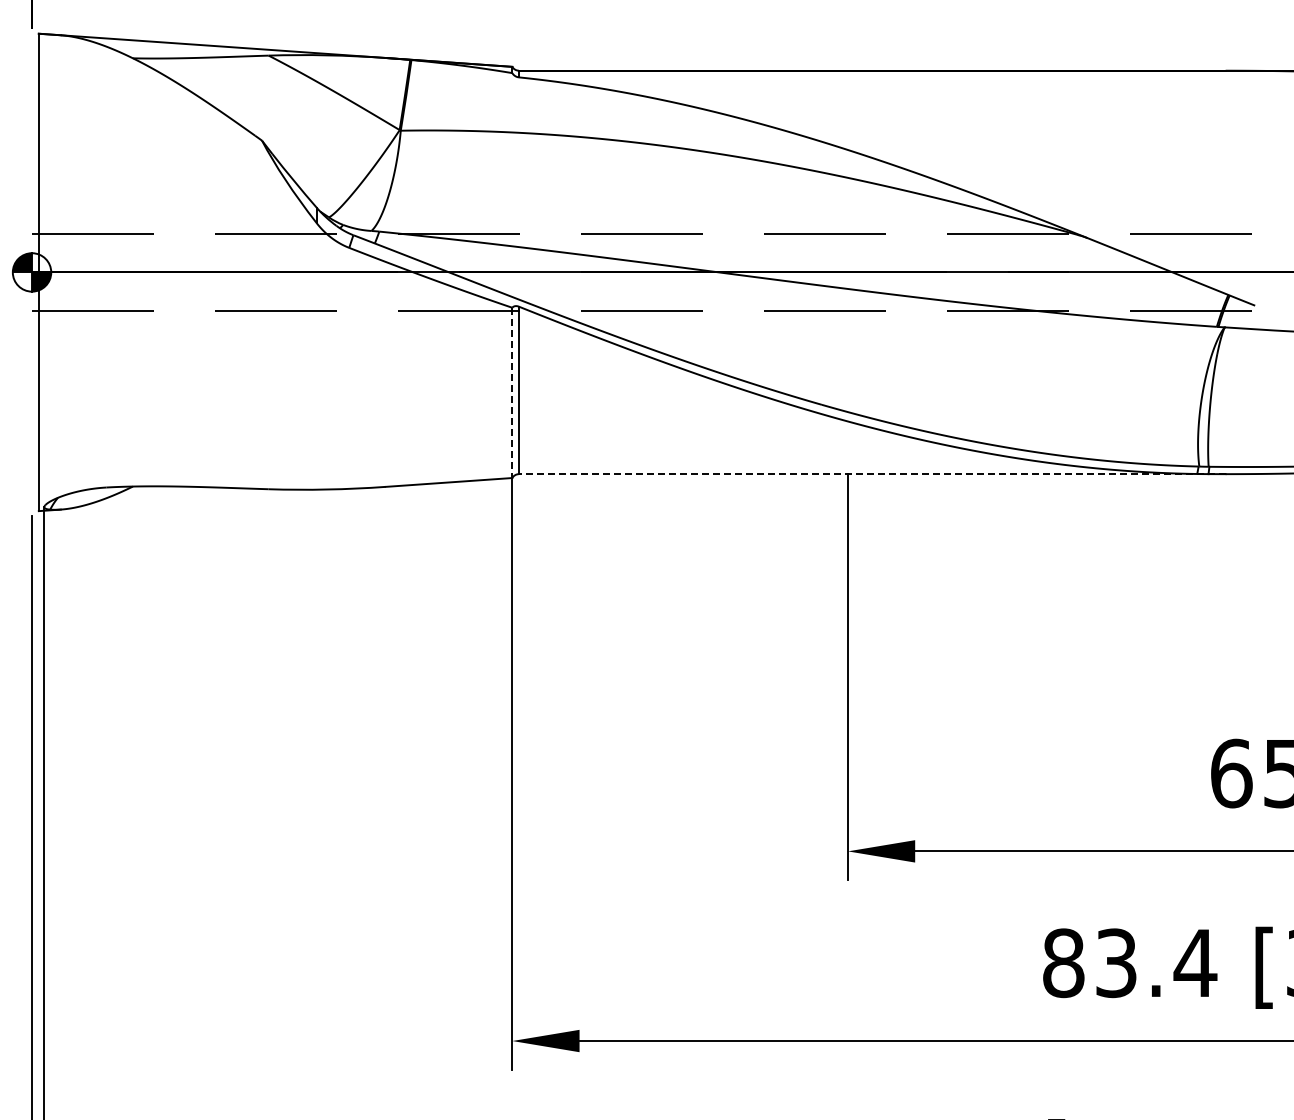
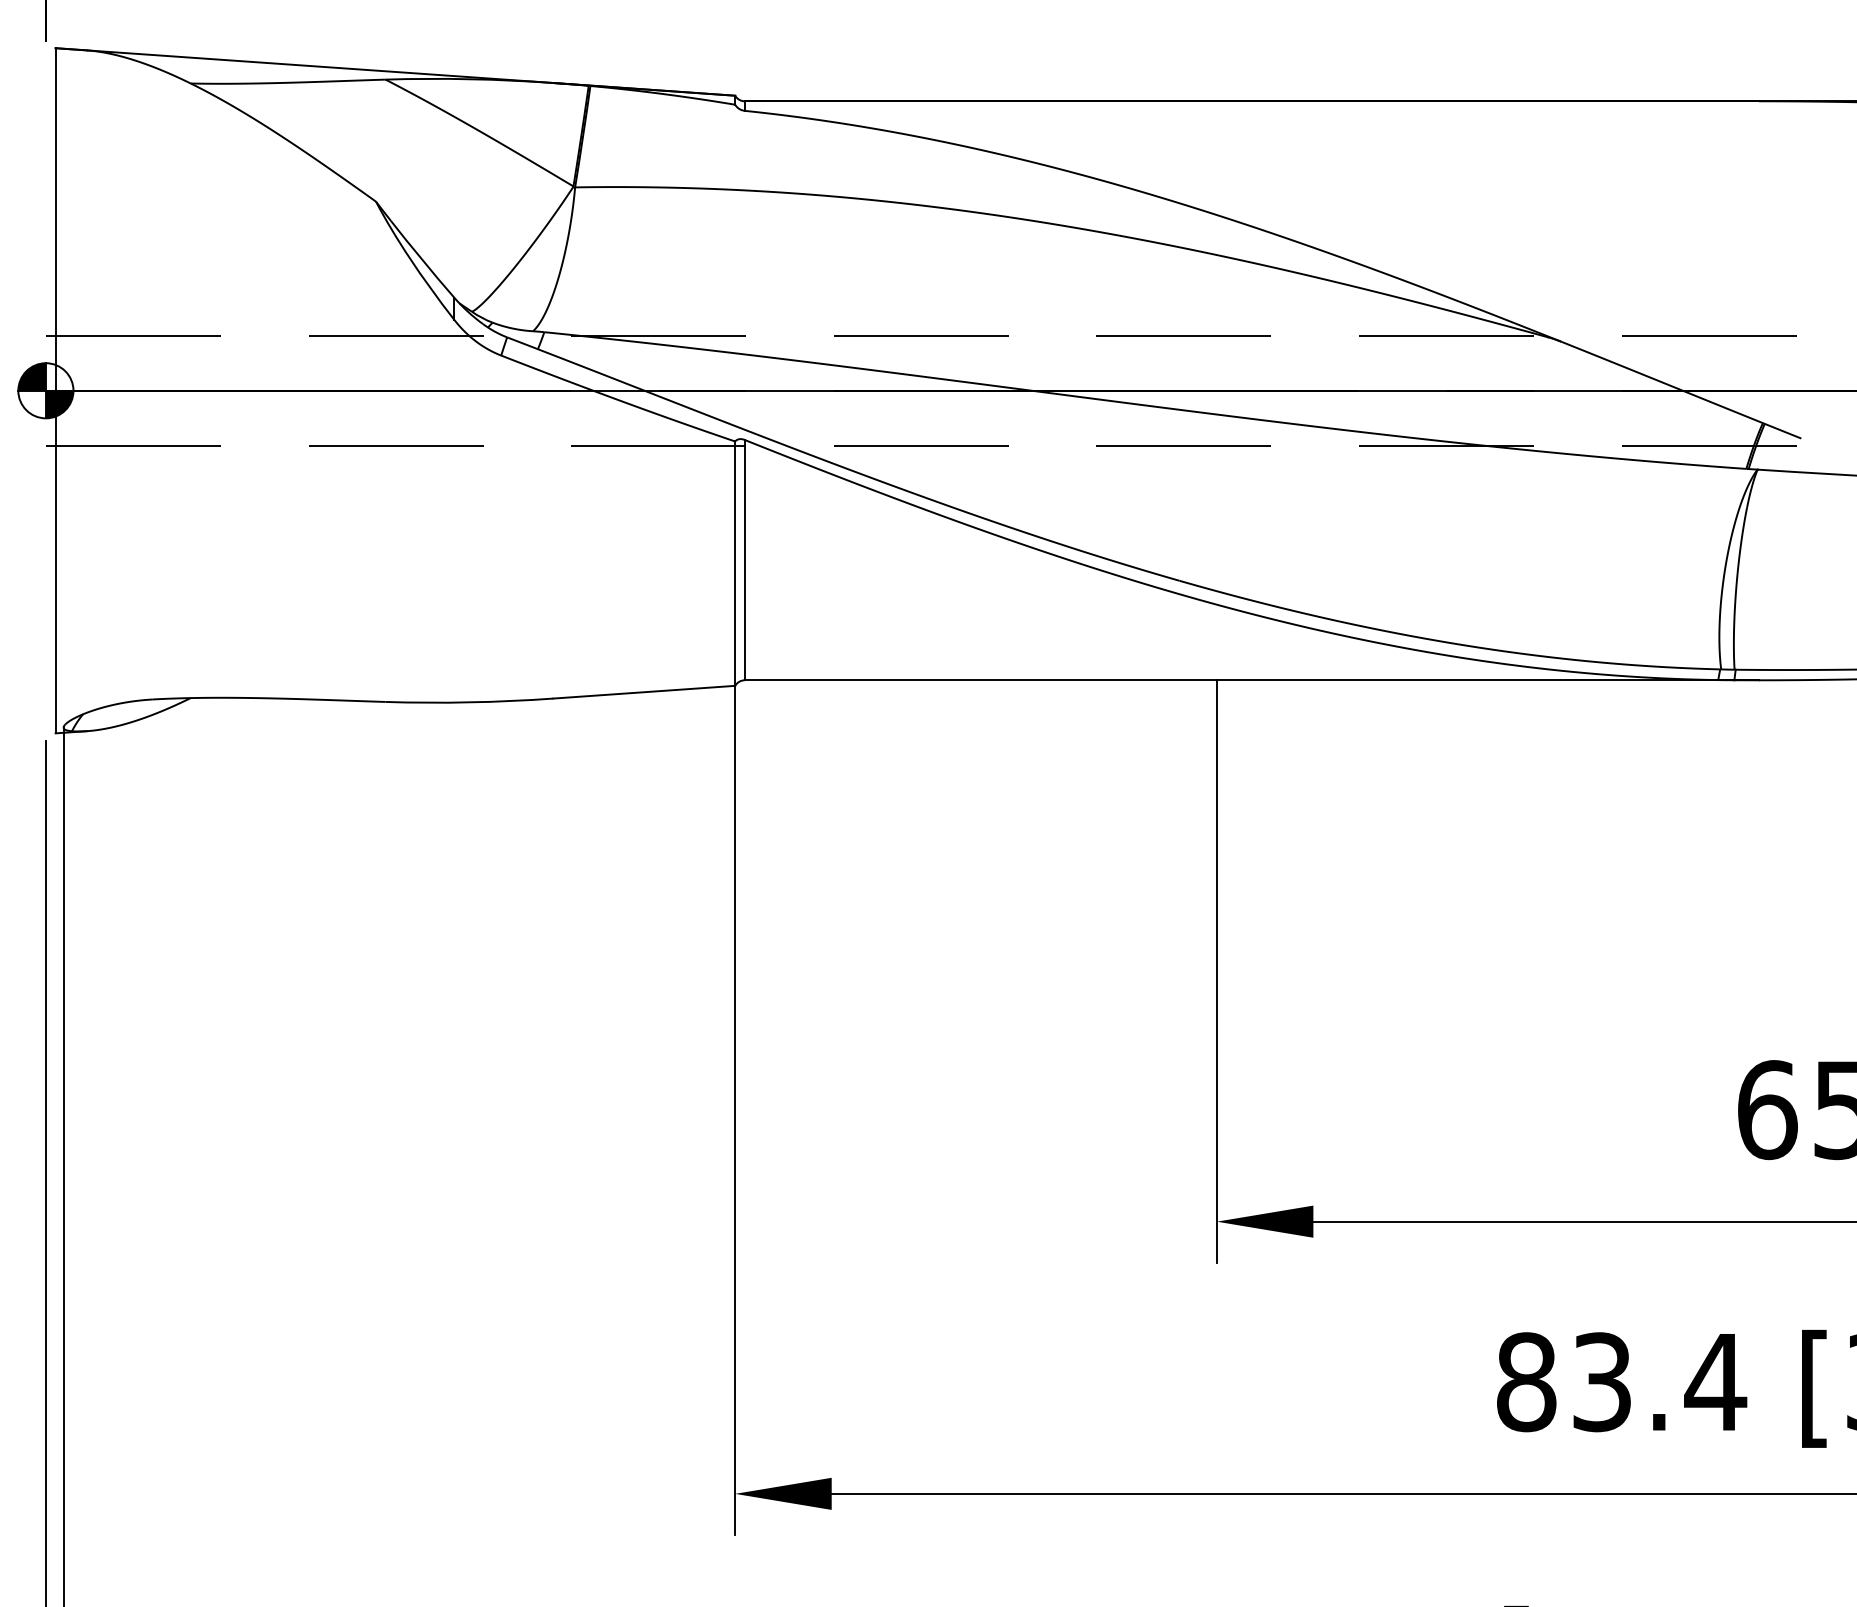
line: (512, 393) -> (735, 564), dashed -> solid
line: (871, 474) -> (1250, 680), dashed -> solid

